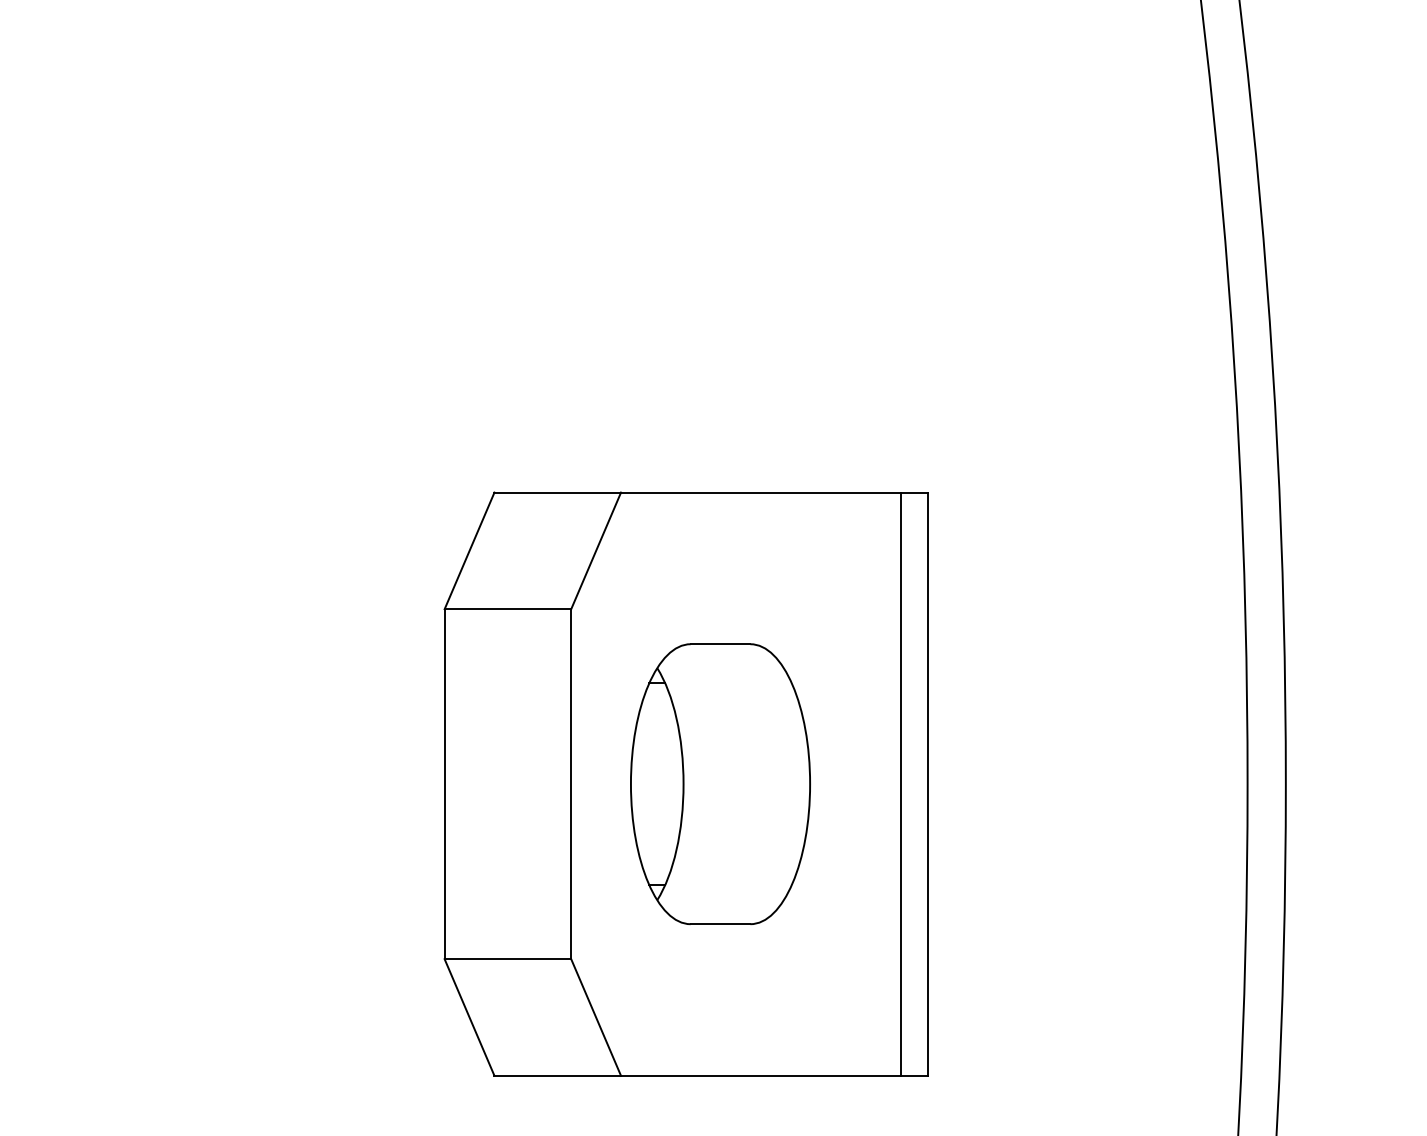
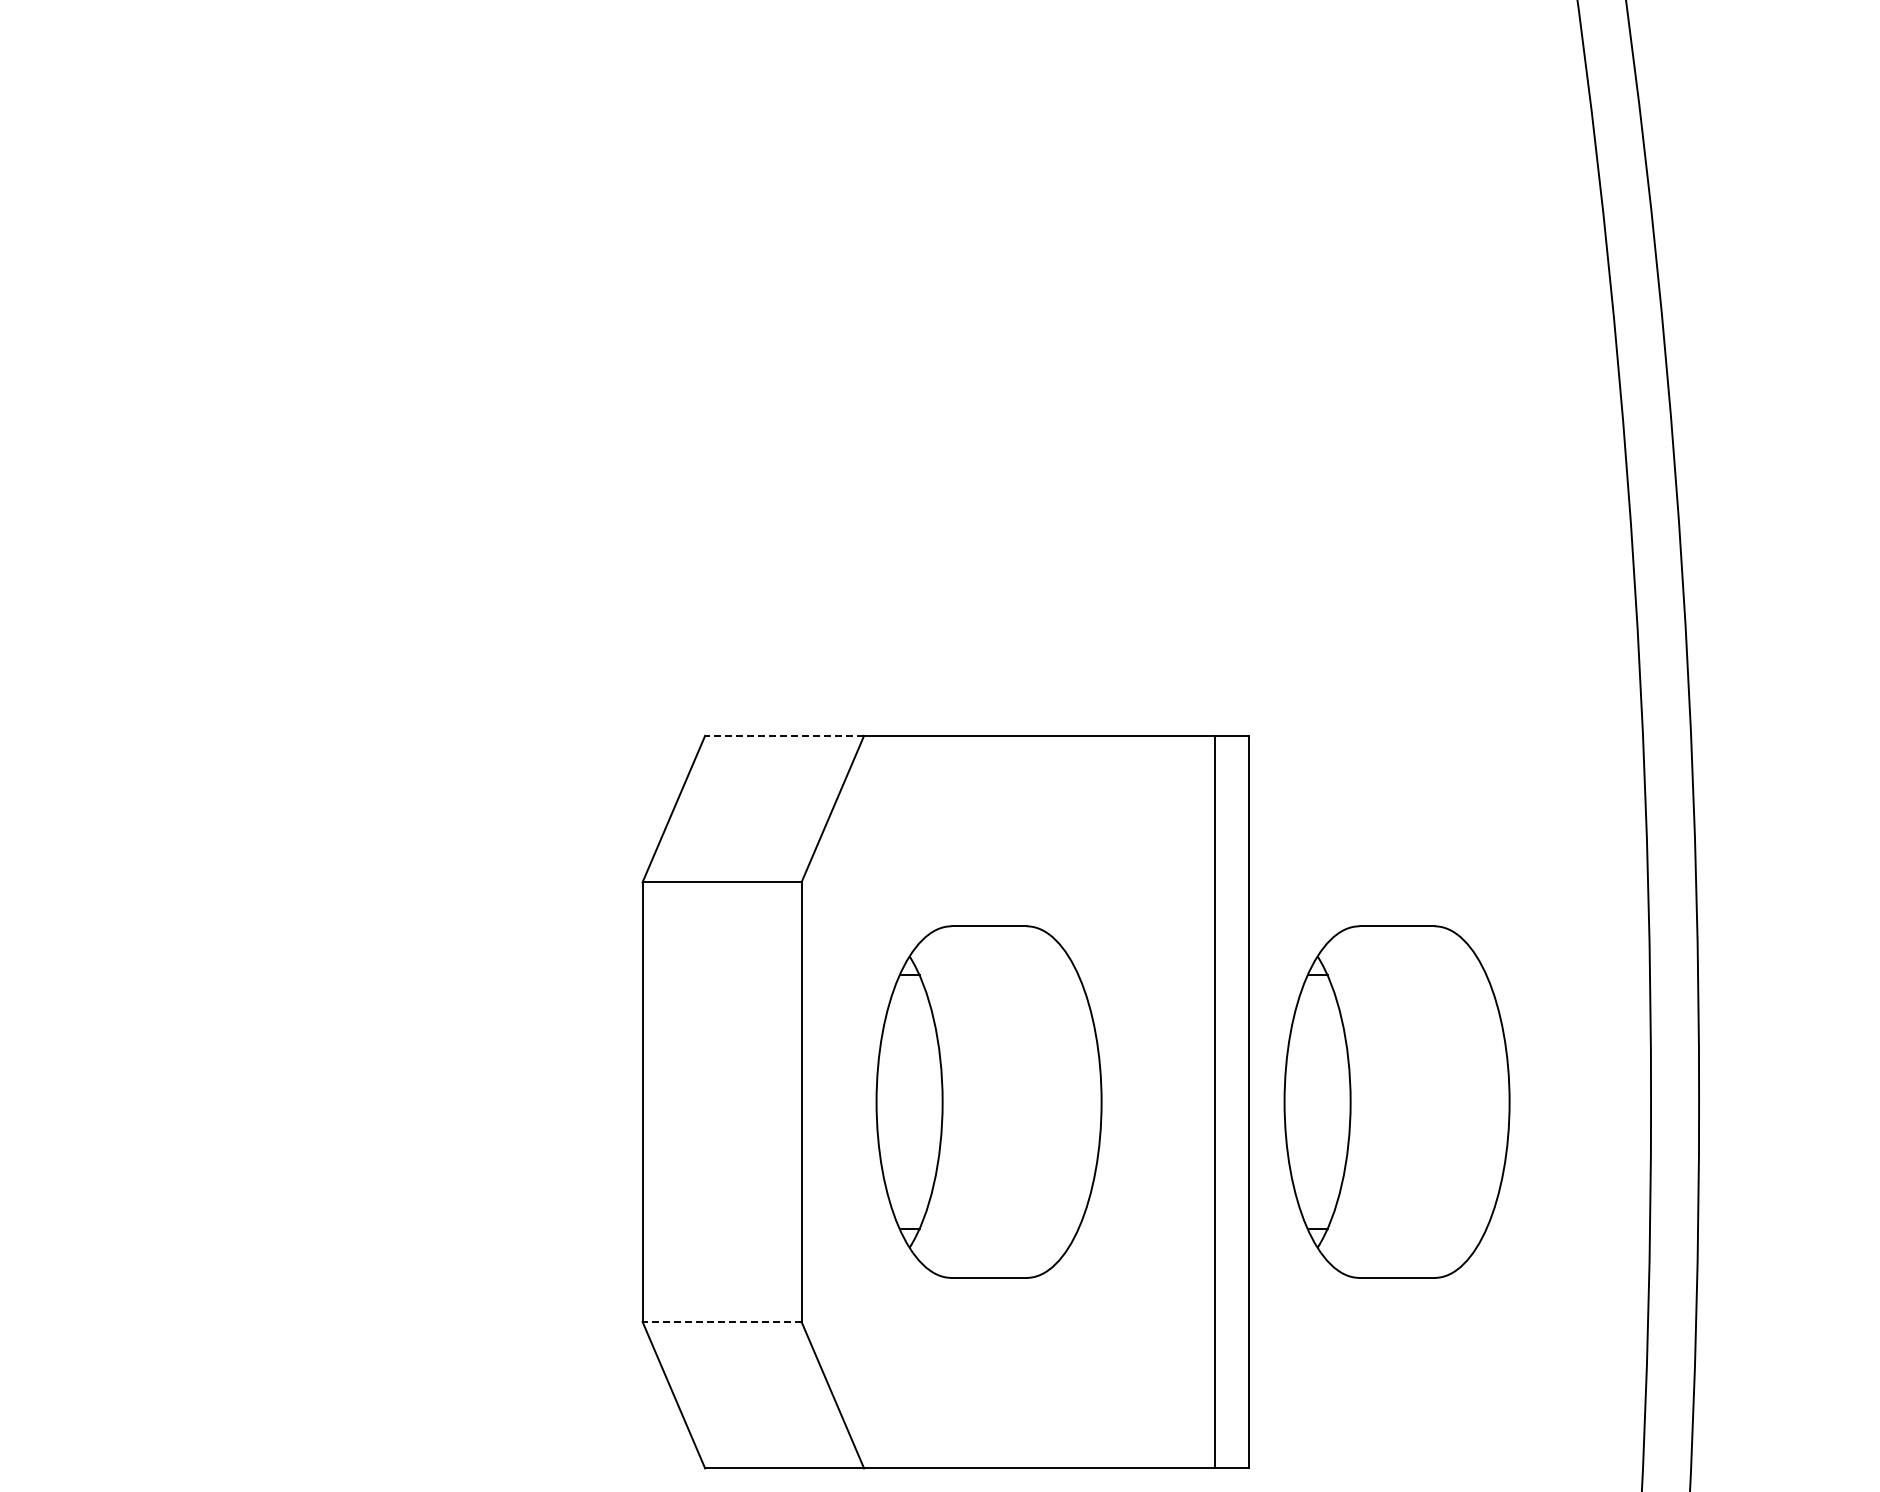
line: (557, 492) -> (784, 735), solid -> dashed
part: (1044, 783) -> (1396, 1101), added
line: (507, 958) -> (721, 1321), solid -> dashed

